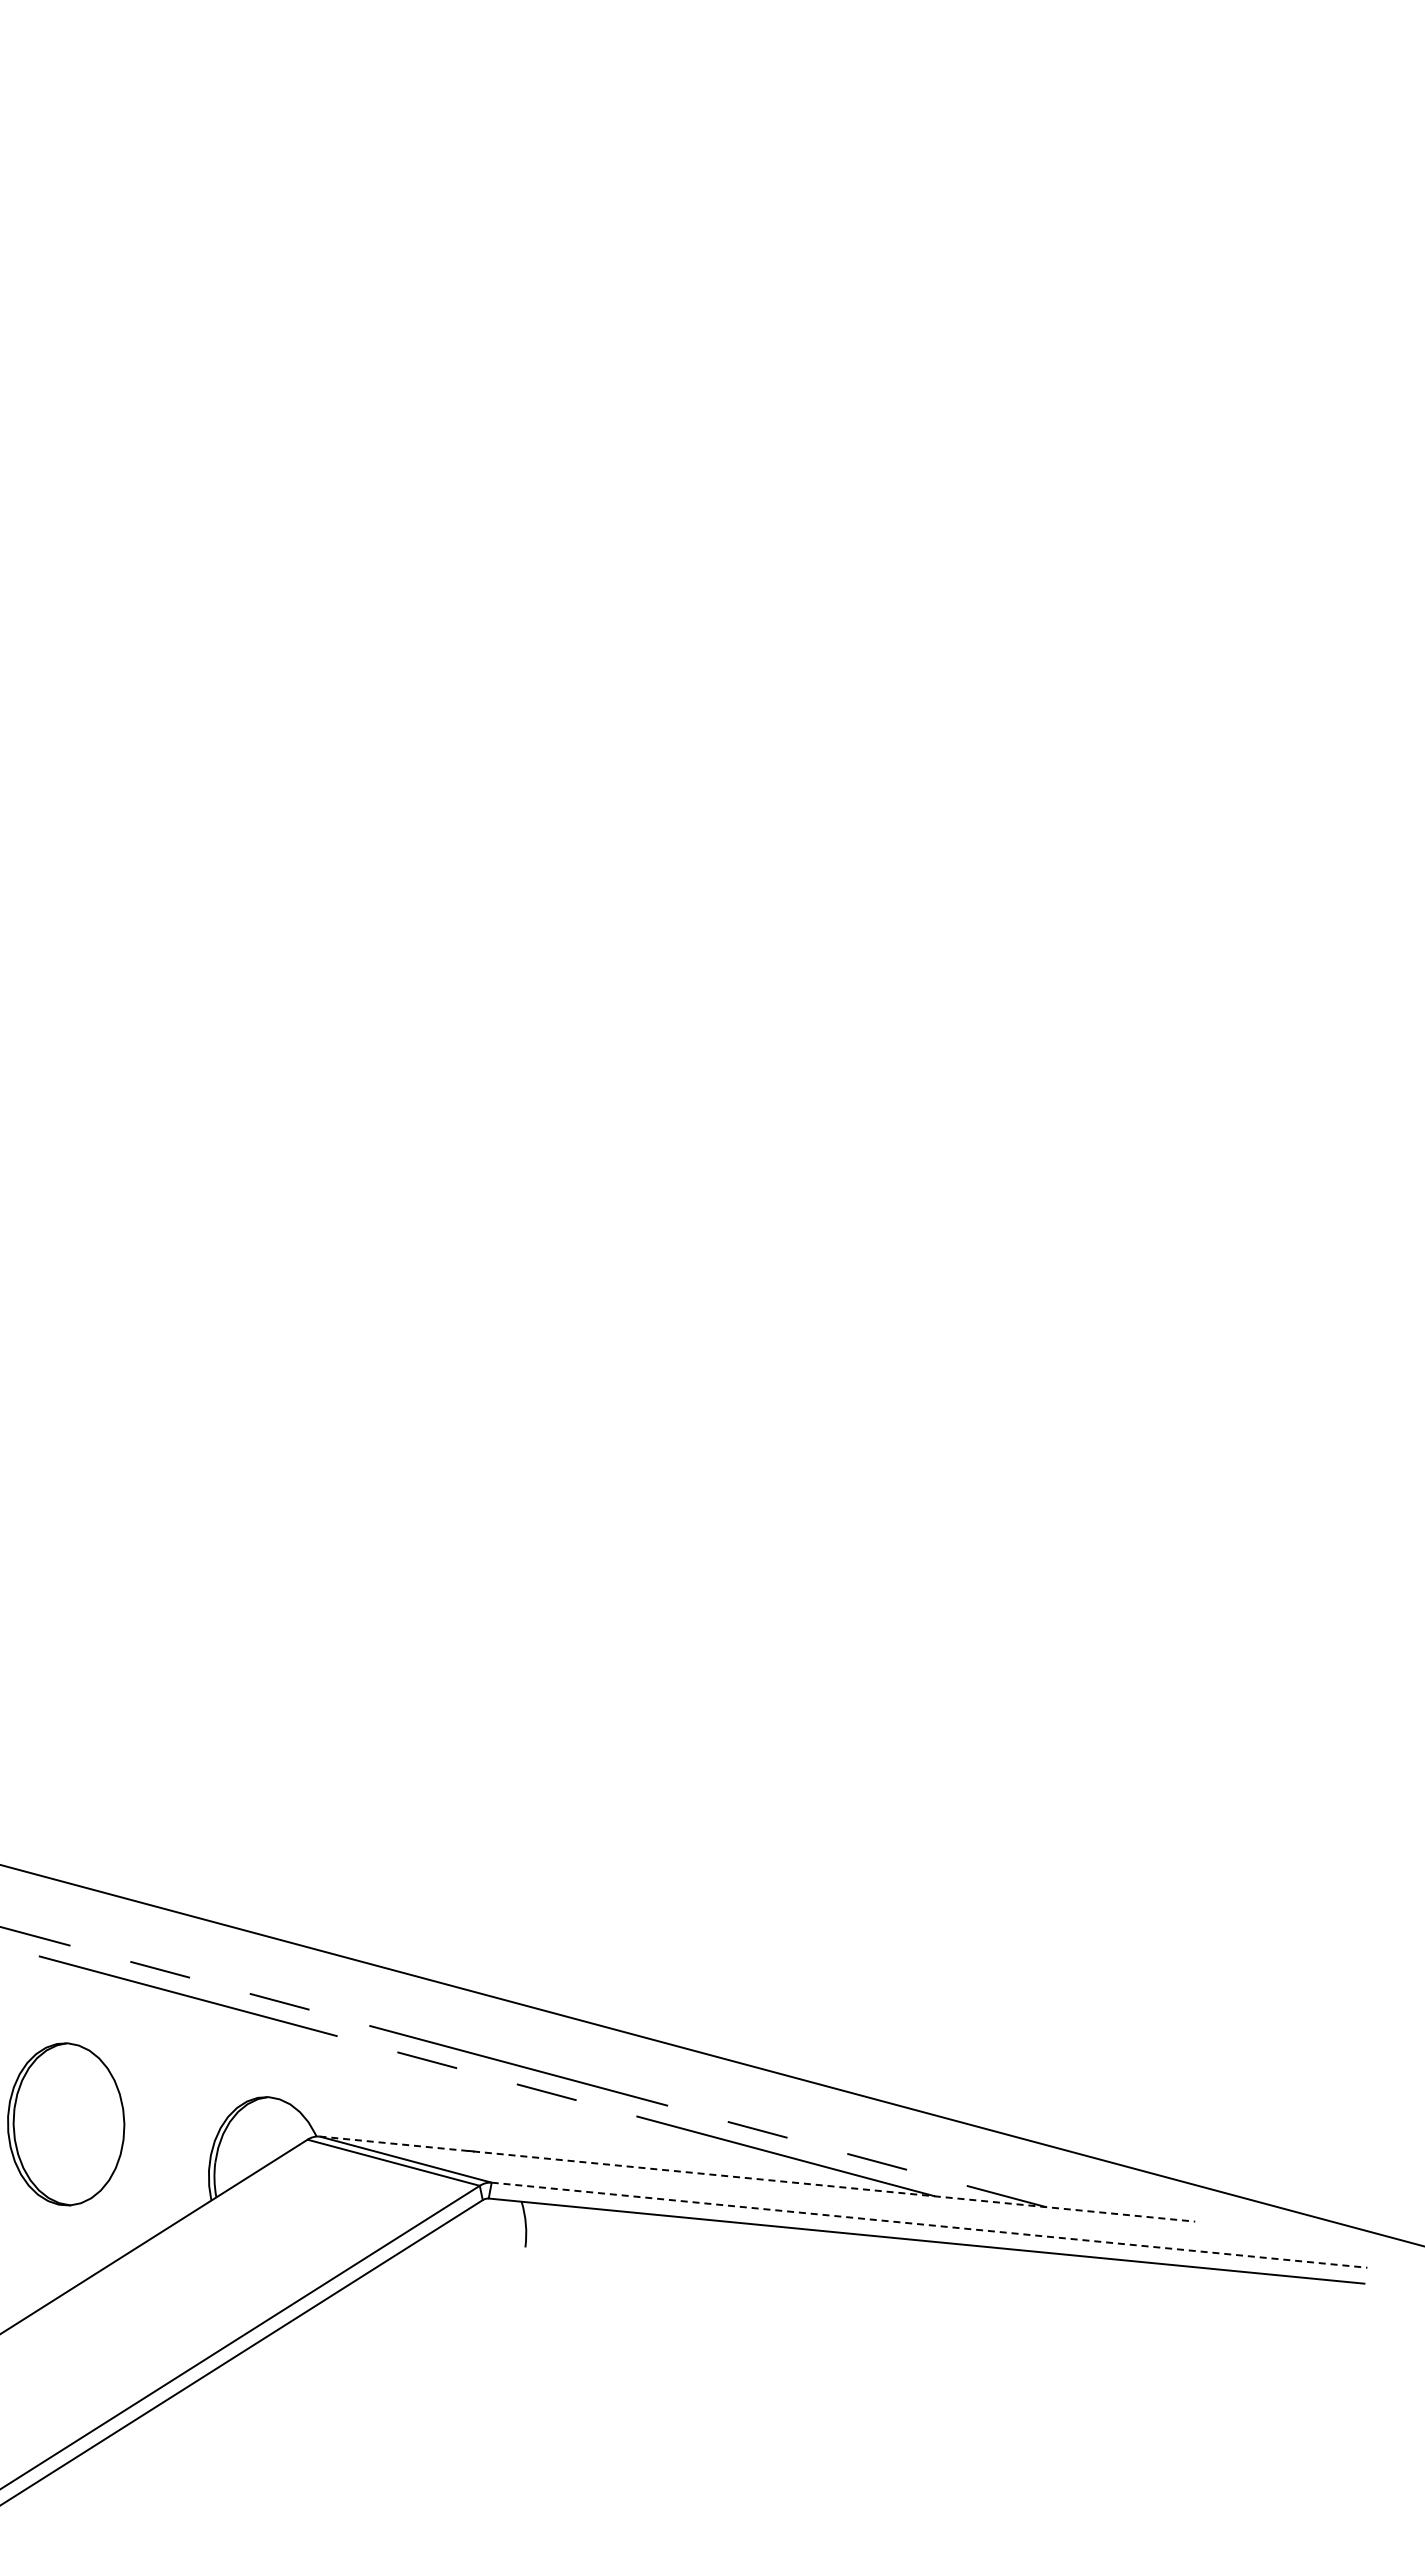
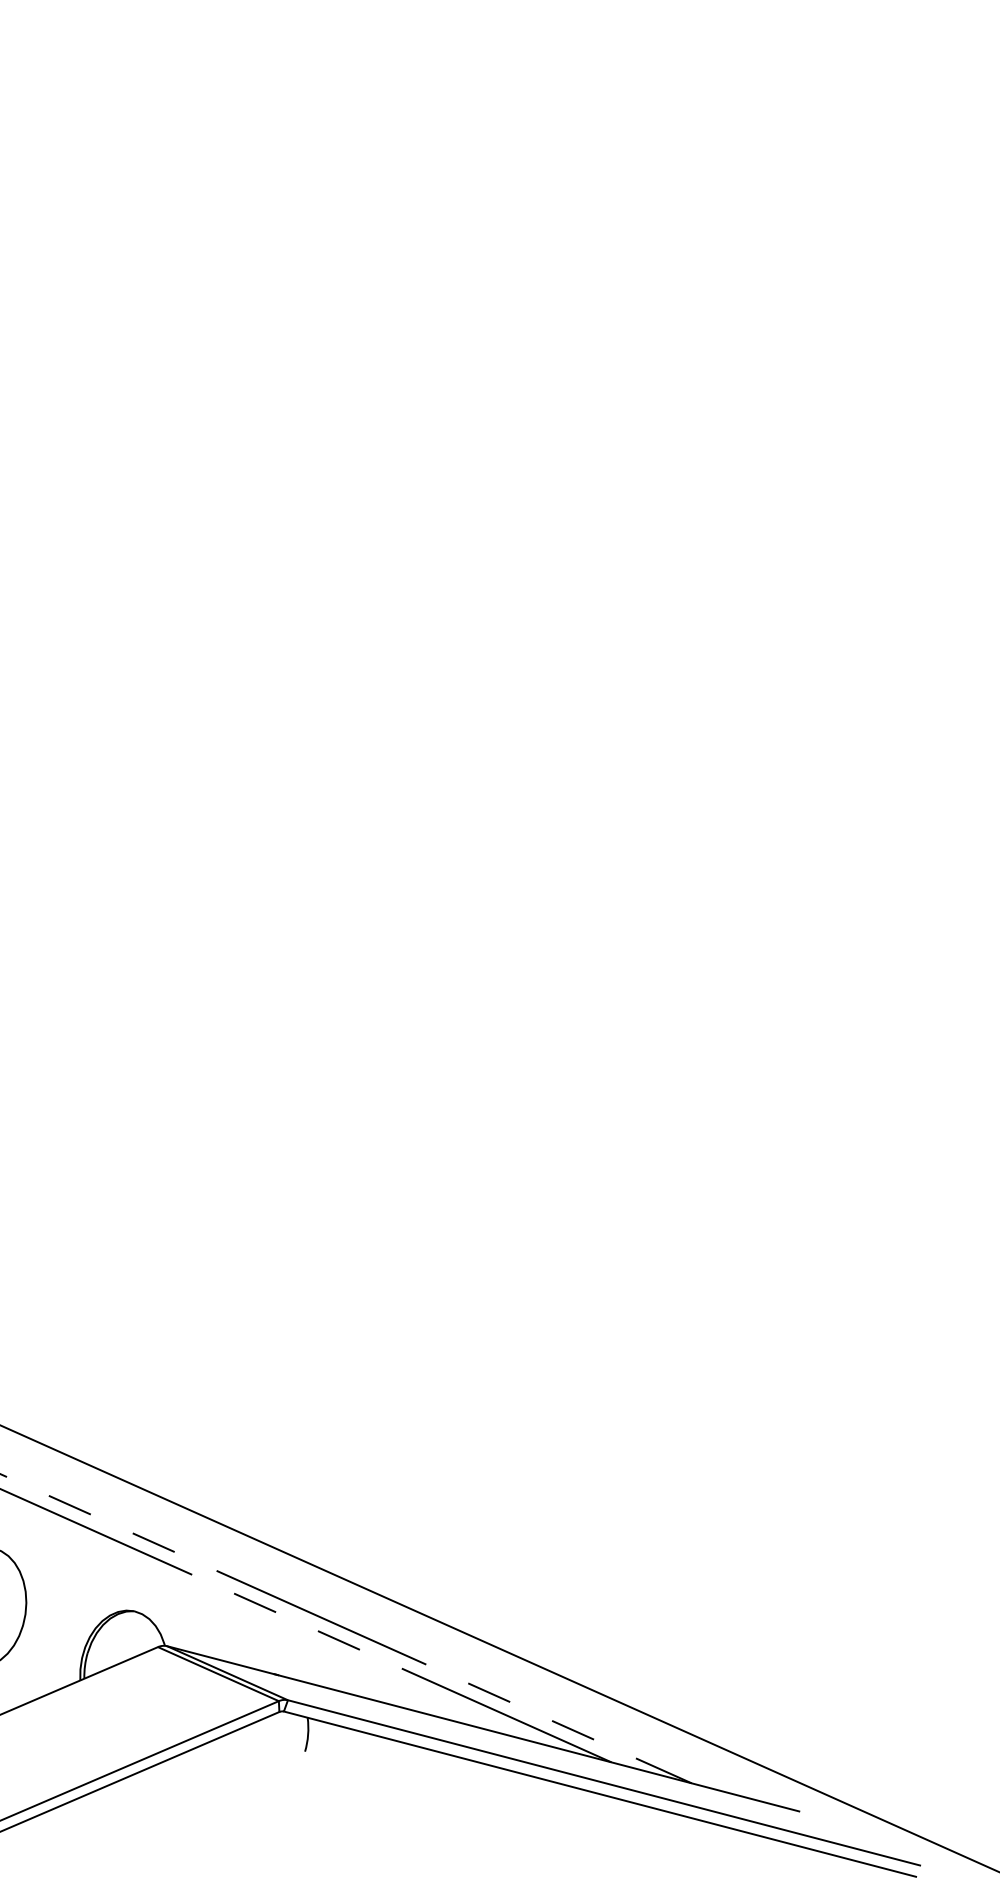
line: (757, 2179) -> (483, 1729), dashed -> solid
line: (929, 2225) -> (603, 1783), dashed -> solid

